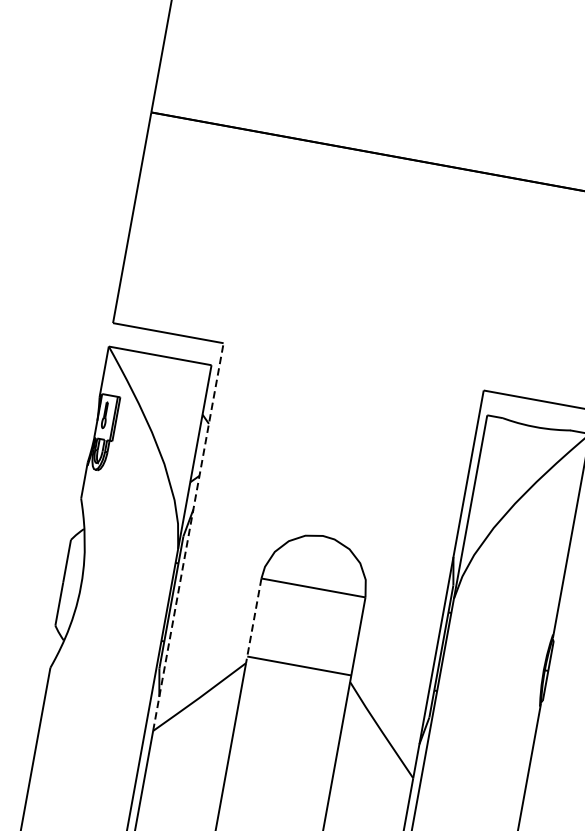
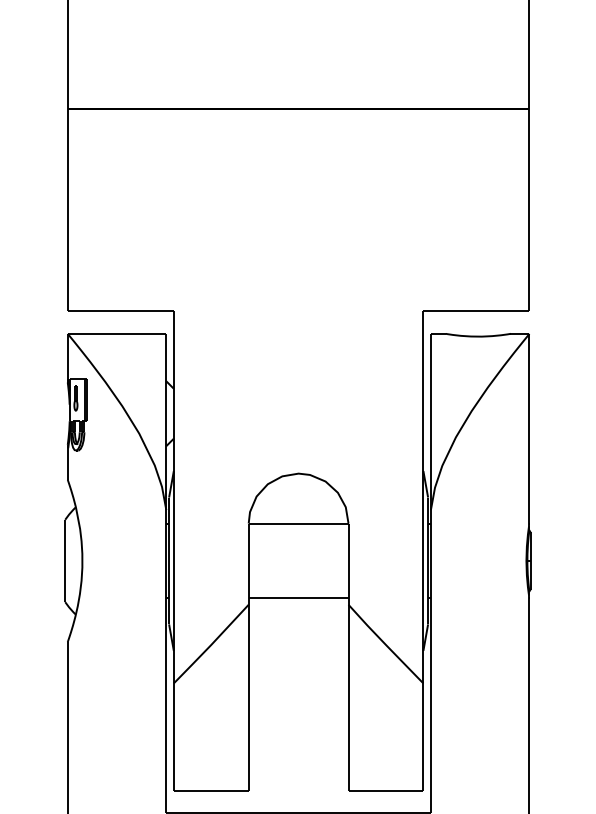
line: (188, 536) -> (173, 496), dashed -> solid
line: (253, 621) -> (248, 564), dashed -> solid

